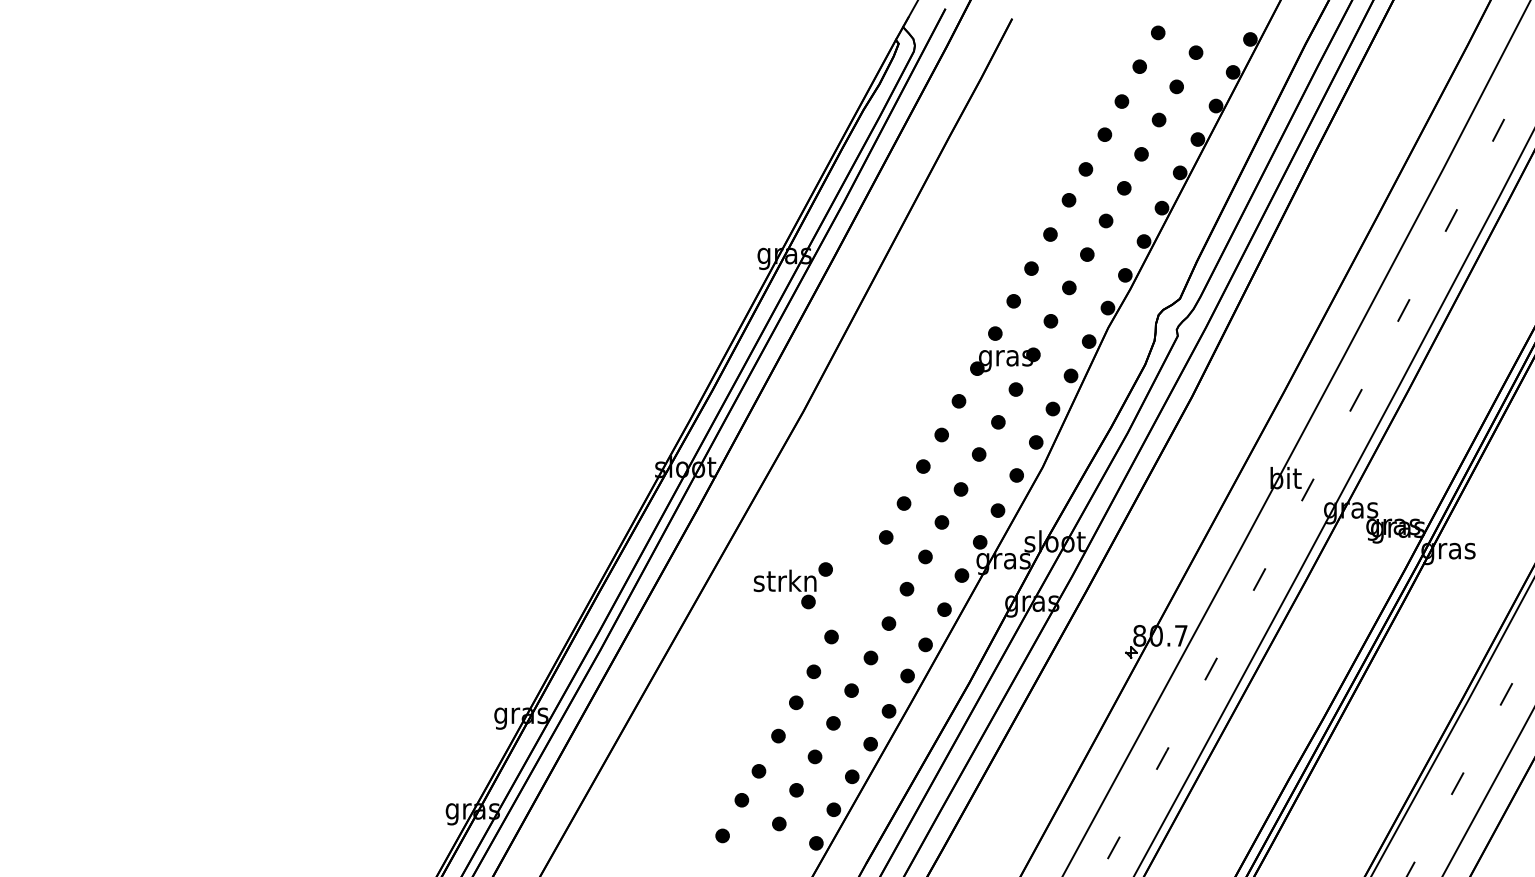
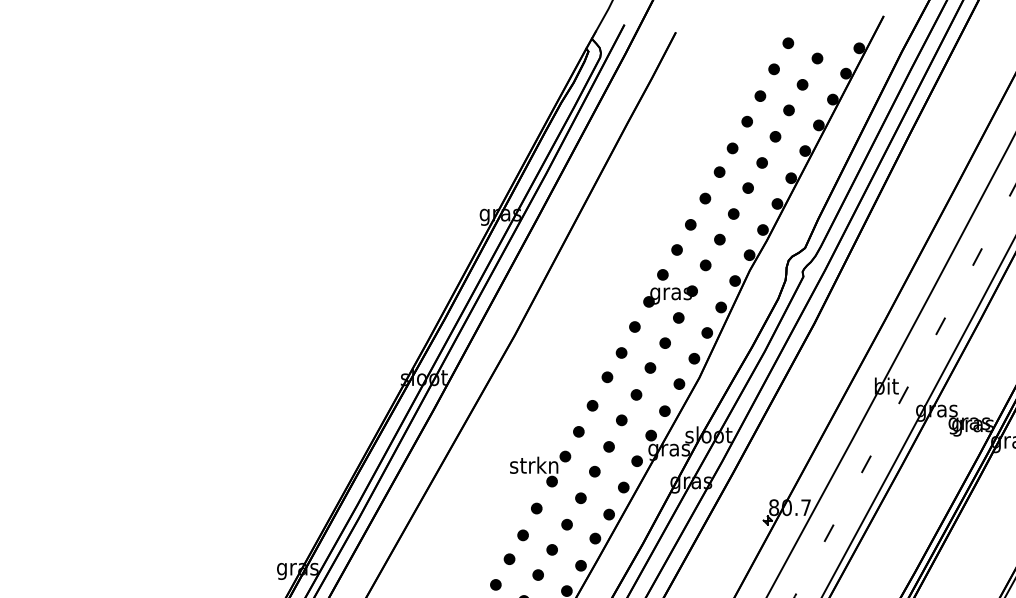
part: (792, 585) -> (539, 468), moved

